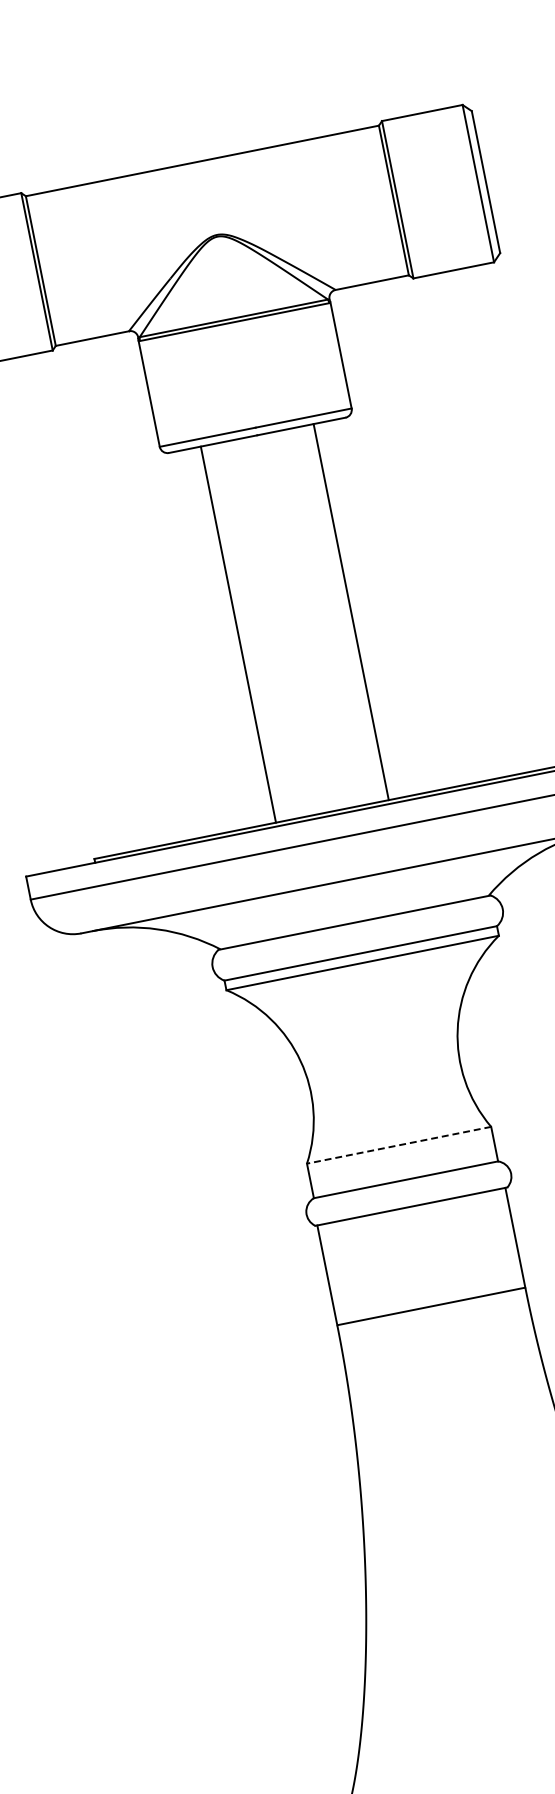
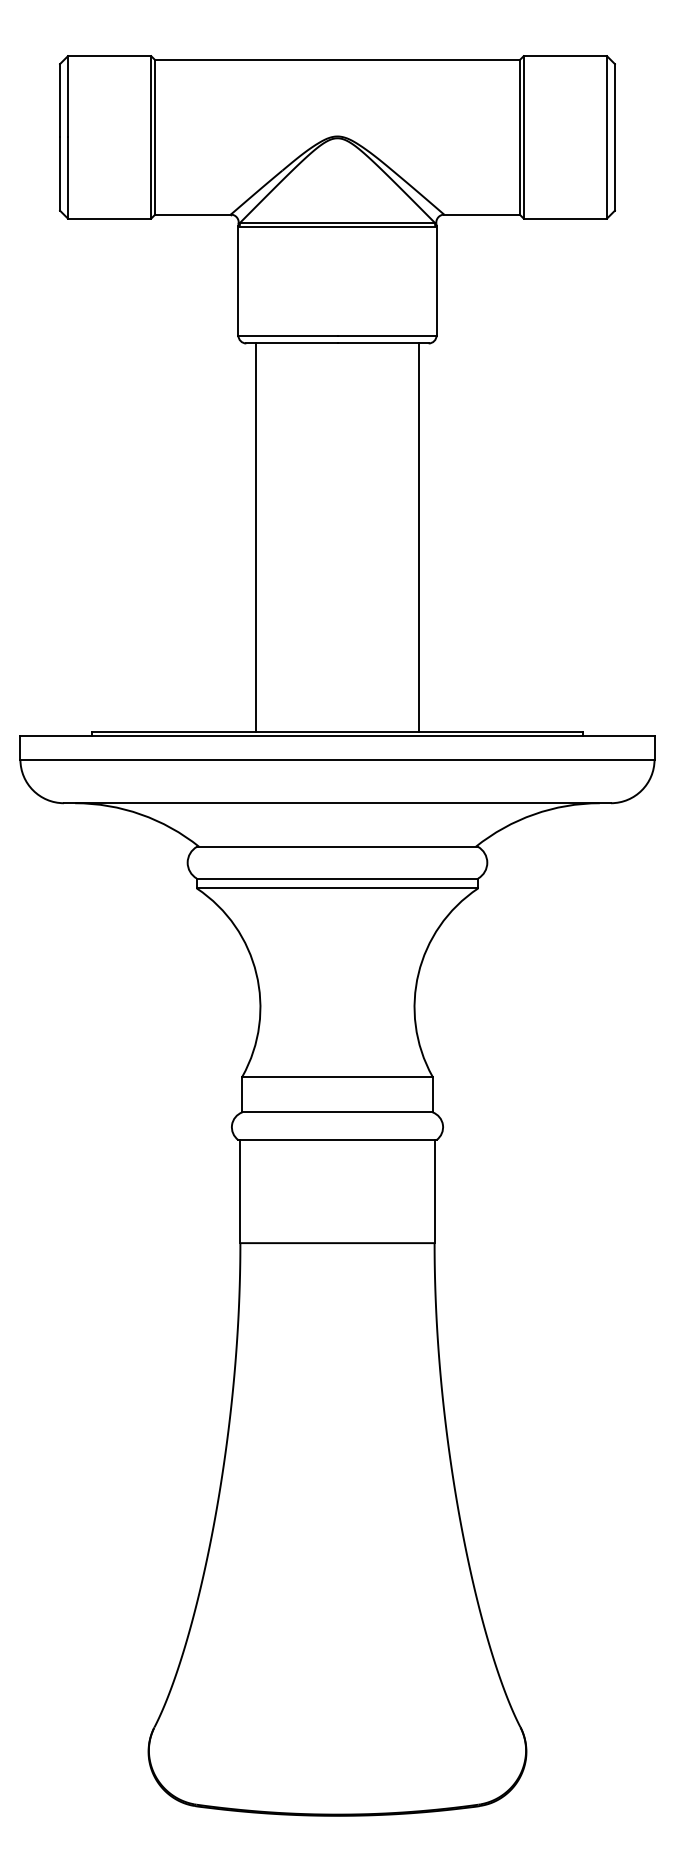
line: (350, 611) -> (418, 537), moved
line: (238, 634) -> (256, 537), moved
line: (399, 1145) -> (337, 1076), dashed -> solid

